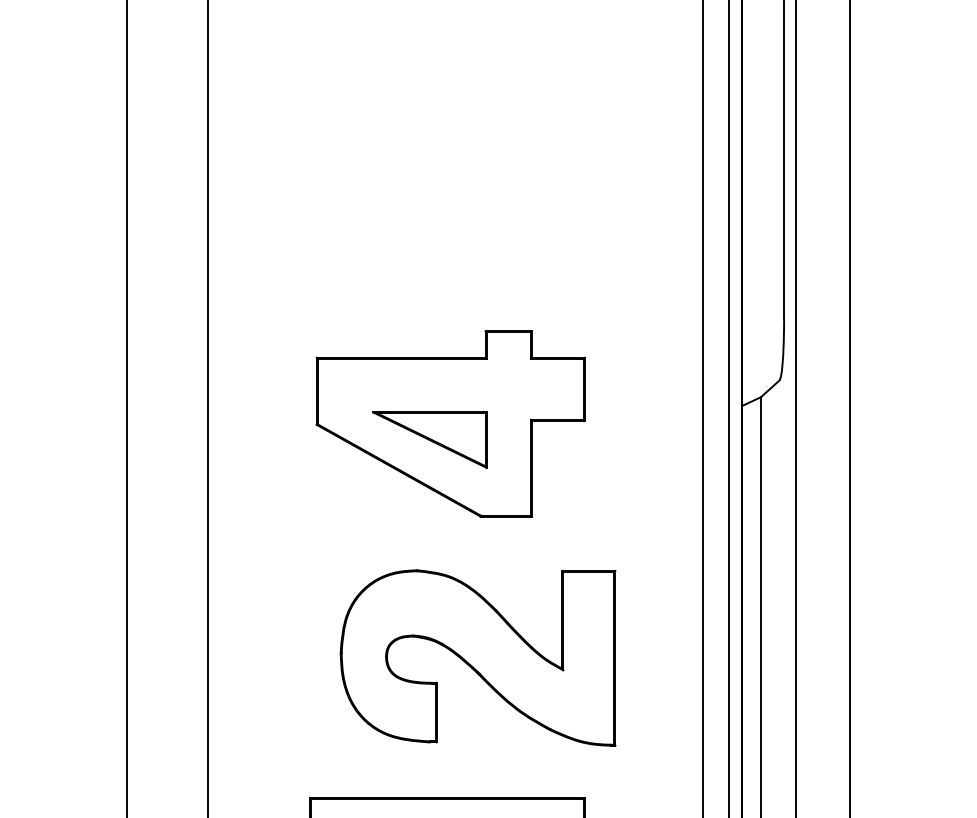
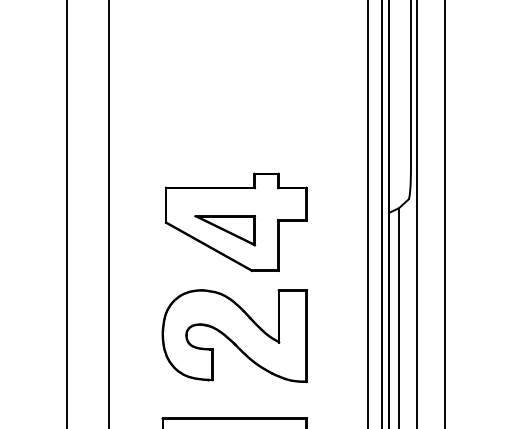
part: (478, 658) -> (234, 336), moved

